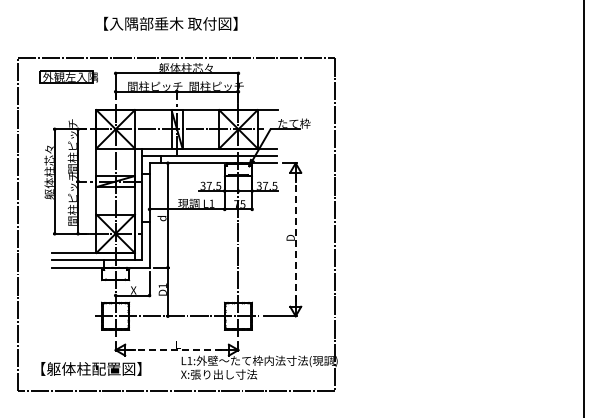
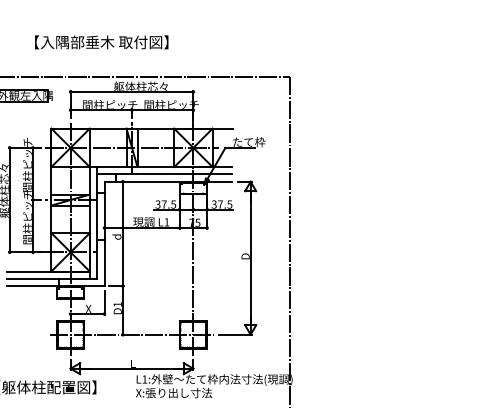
text: (170, 23) -> (101, 42), moved
line: (295, 239) -> (250, 258), dashed -> solid
line: (177, 350) -> (132, 369), dashed -> solid

